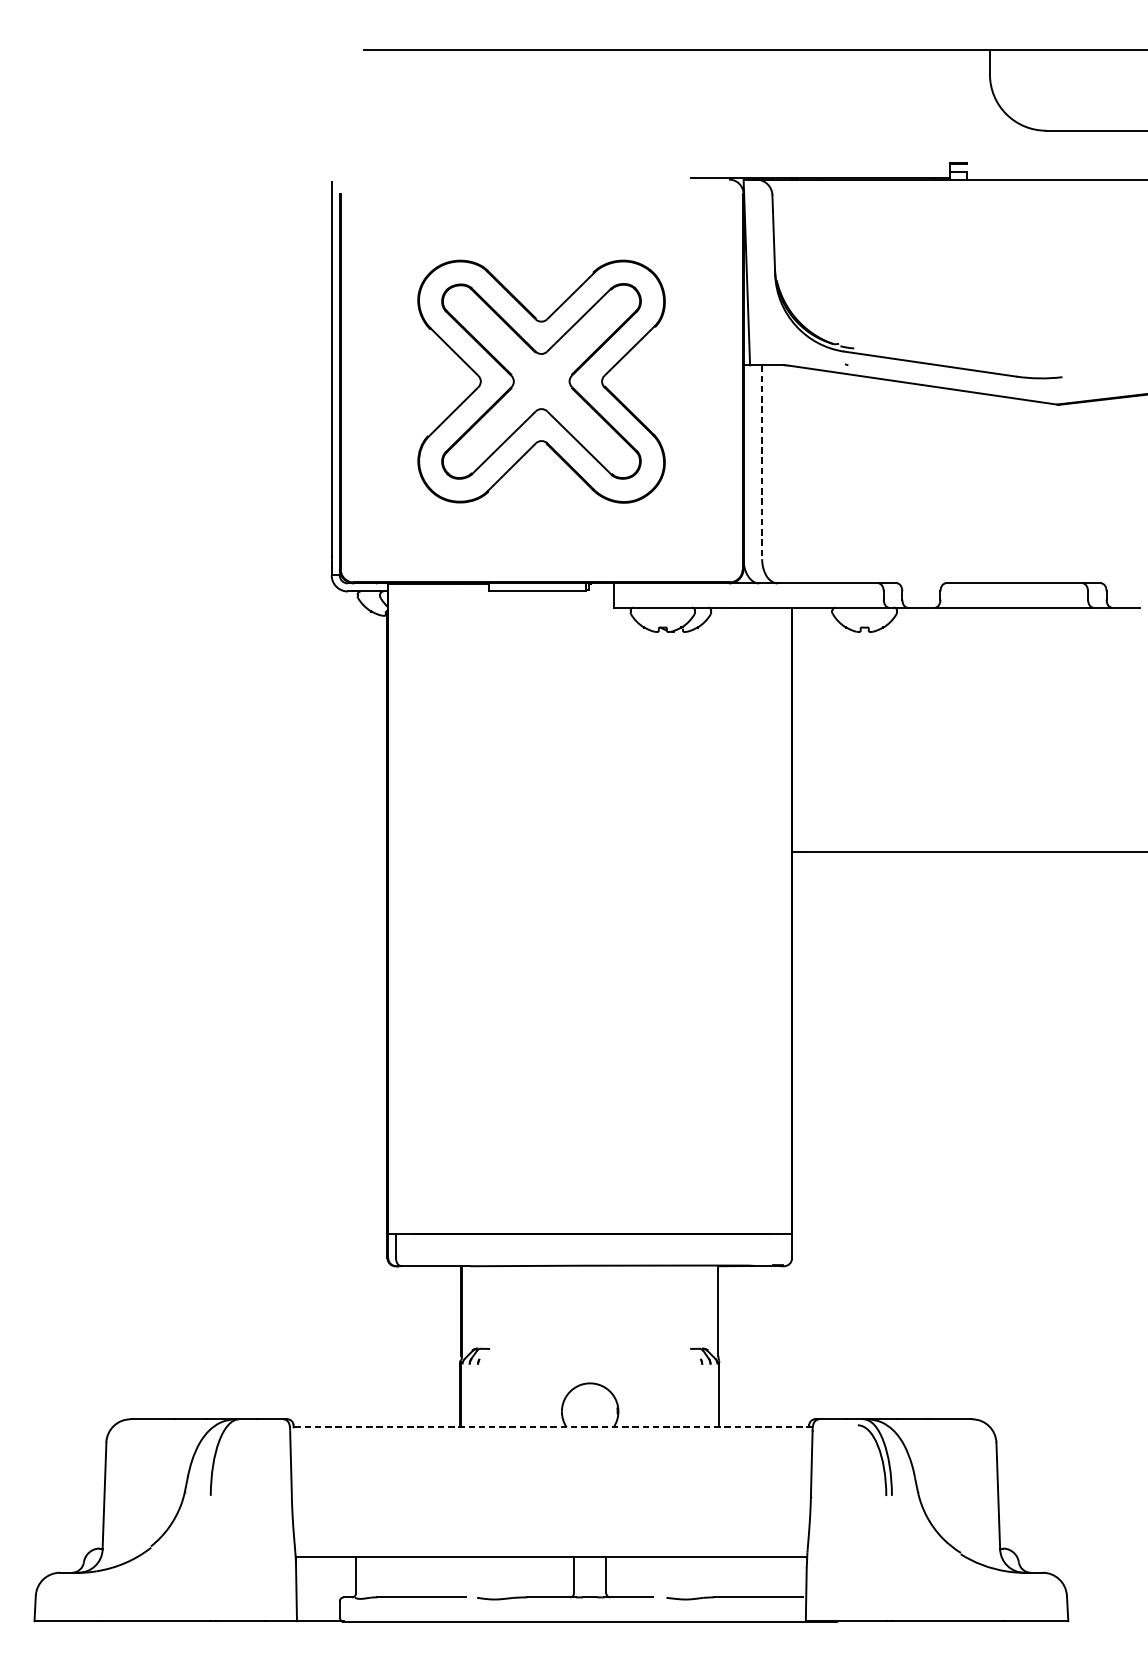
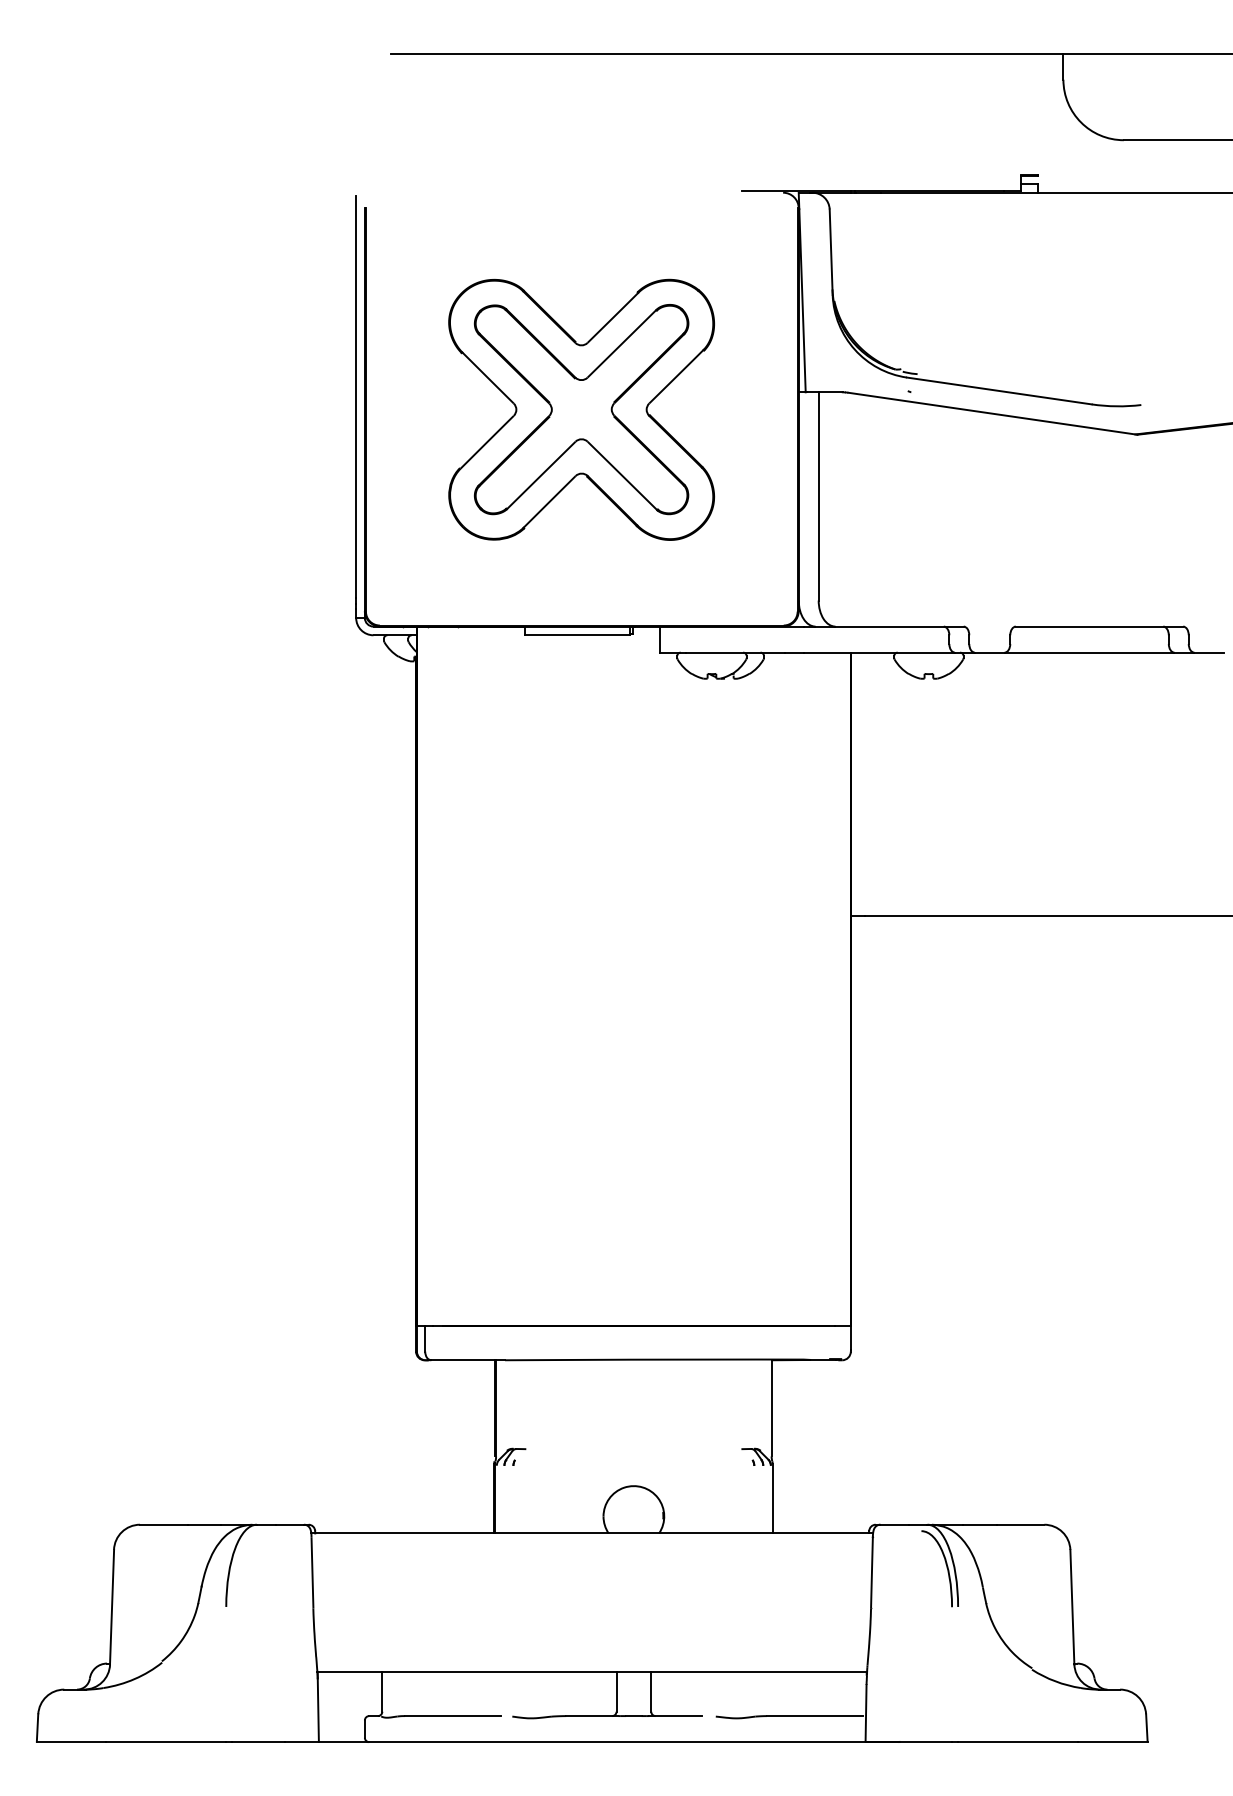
line: (762, 462) -> (818, 496), dashed -> solid
line: (551, 1427) -> (592, 1533), dashed -> solid

